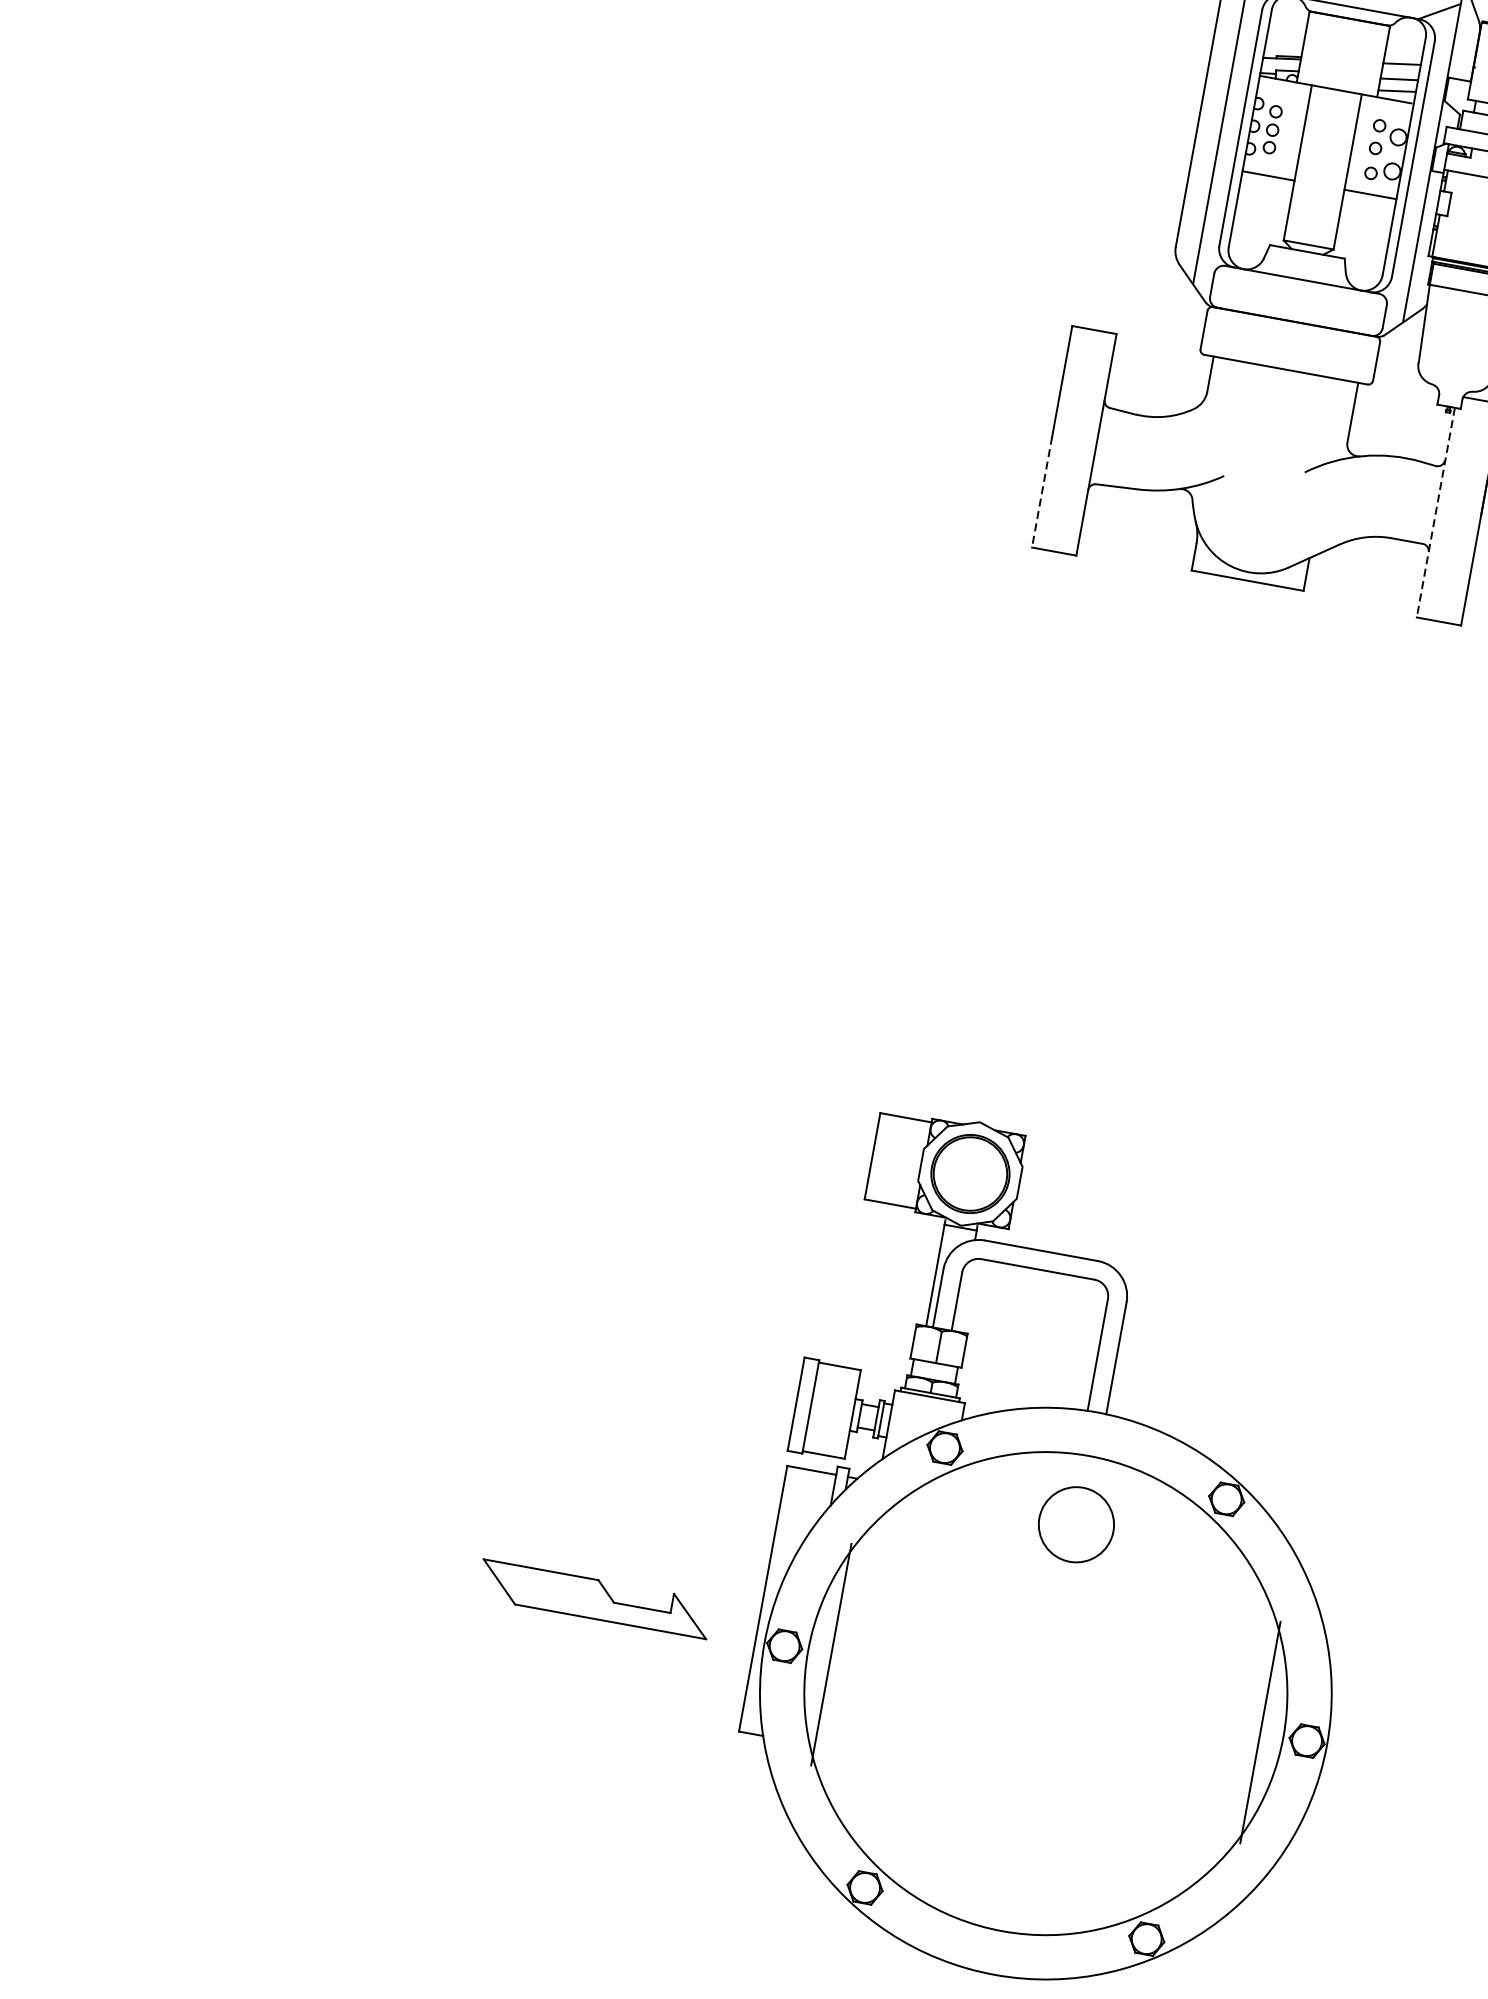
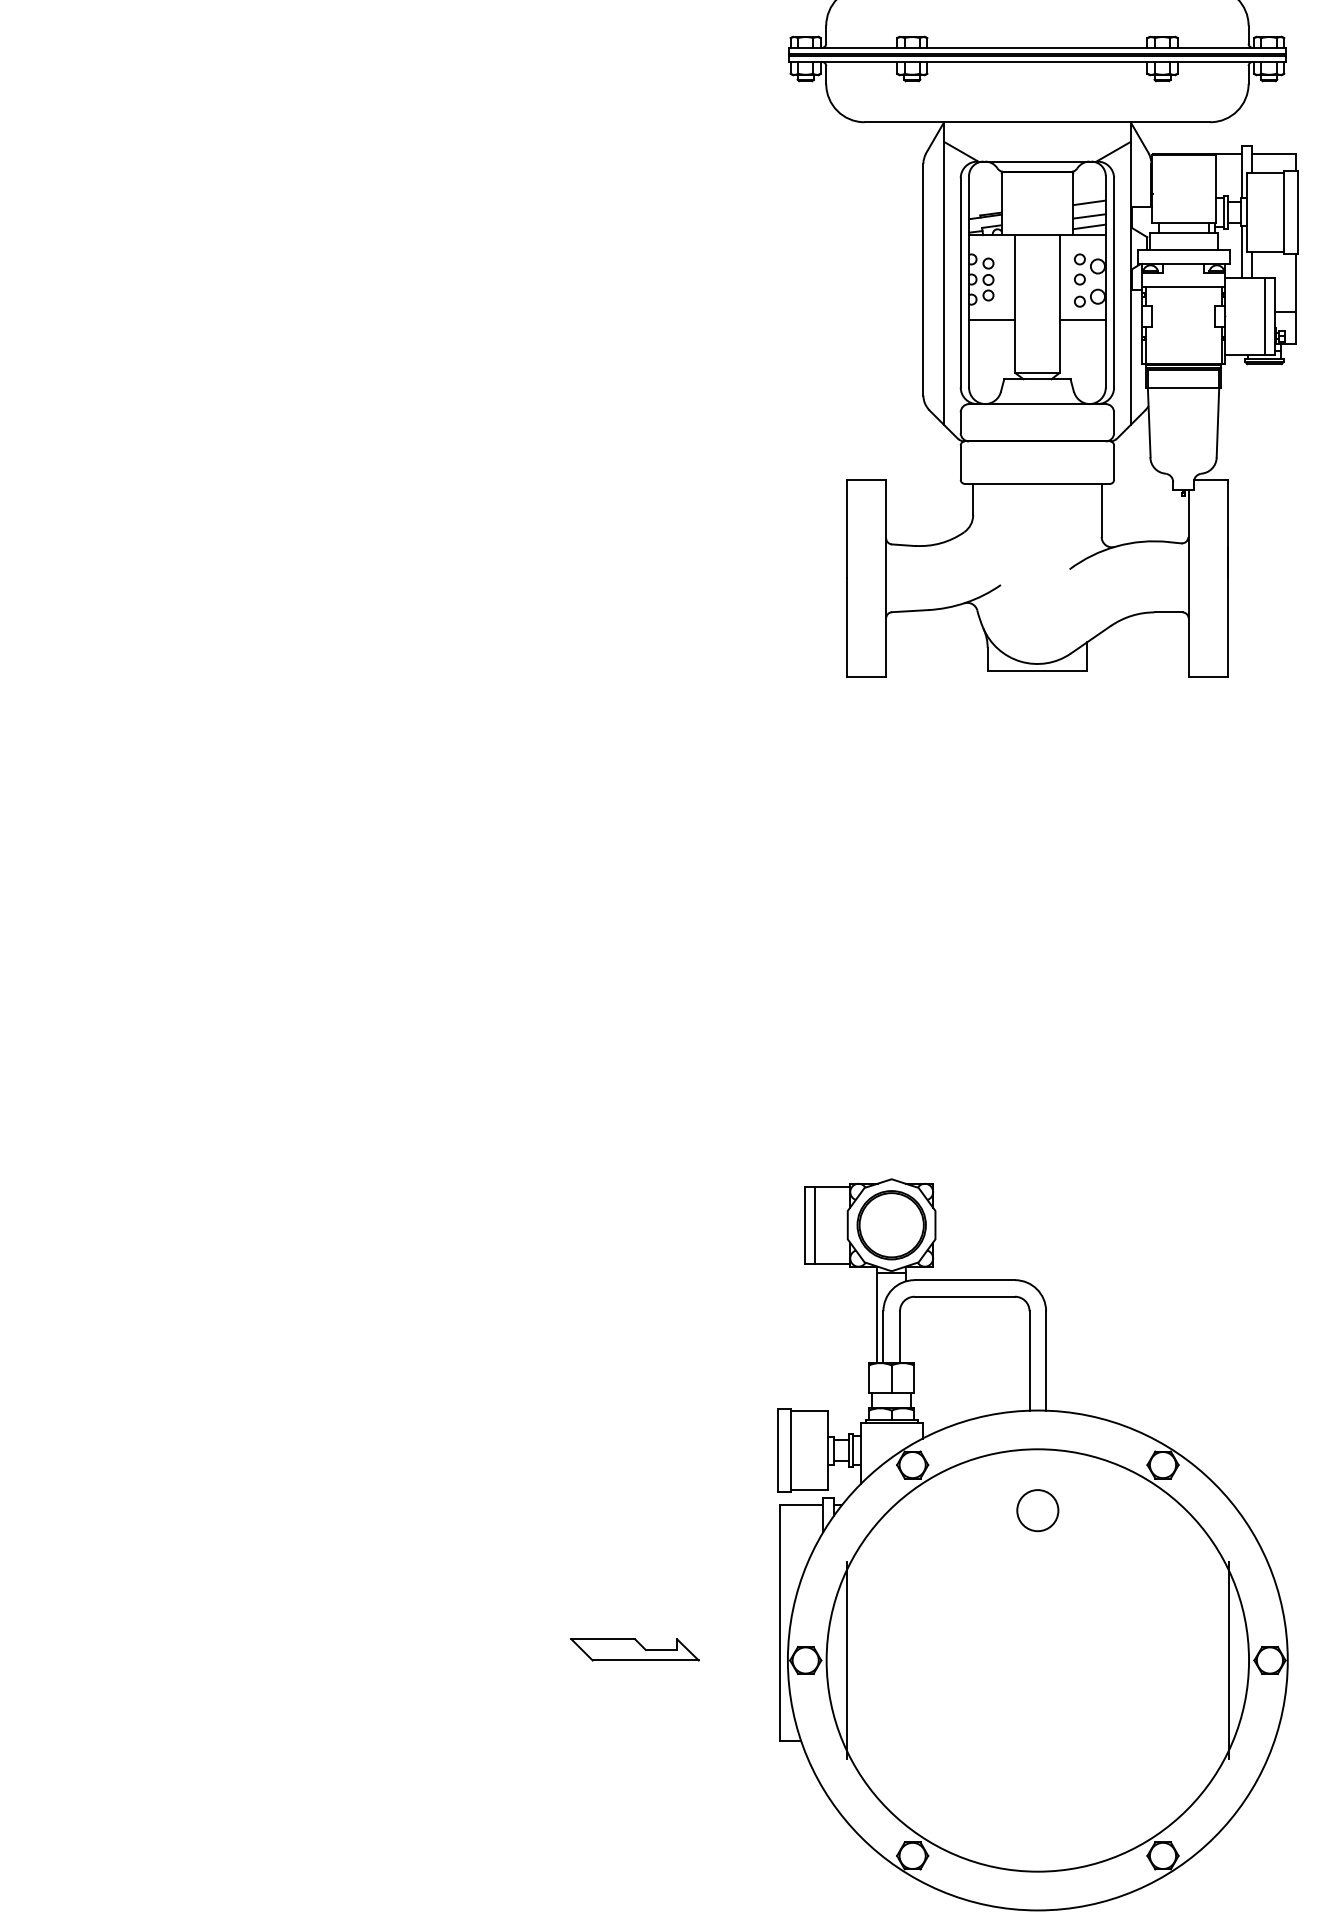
line: (1041, 492) -> (846, 627), dashed -> solid
line: (1435, 512) -> (1188, 583), dashed -> solid
line: (884, 1157) -> (815, 1224), added
circle: (1076, 1524) -> (1037, 1510), size x0.62
part: (594, 1598) -> (634, 1649), size x0.62

